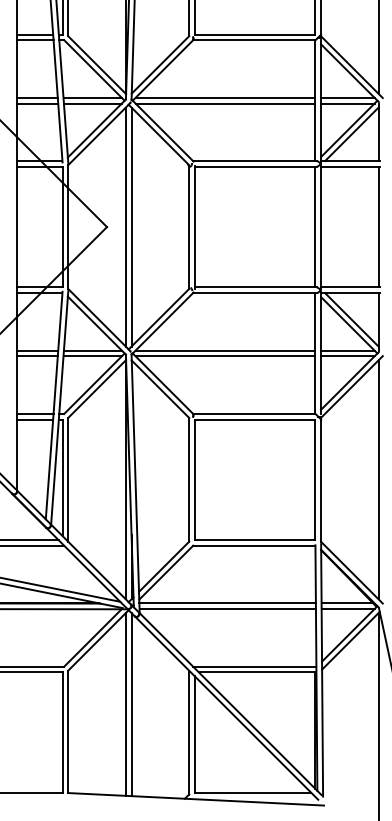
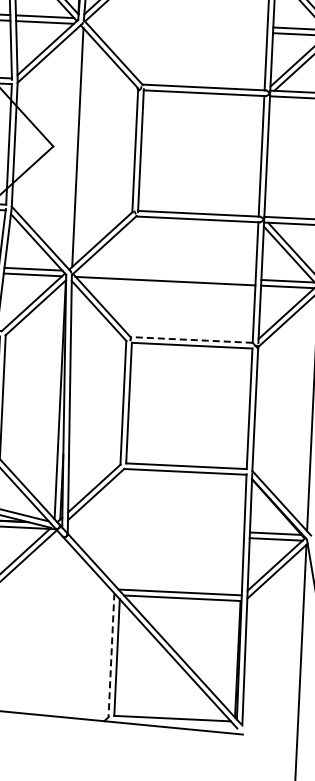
line: (225, 97) -> (177, 22), removed
line: (225, 103) -> (177, 28), removed
line: (125, 226) -> (71, 146), removed
line: (225, 350) -> (165, 275), removed
line: (253, 413) -> (190, 339), solid -> dashed
line: (227, 603) -> (155, 528), removed
line: (227, 609) -> (155, 534), removed
line: (125, 704) -> (49, 624), removed
line: (131, 704) -> (55, 624), removed
line: (189, 733) -> (111, 656), solid -> dashed

